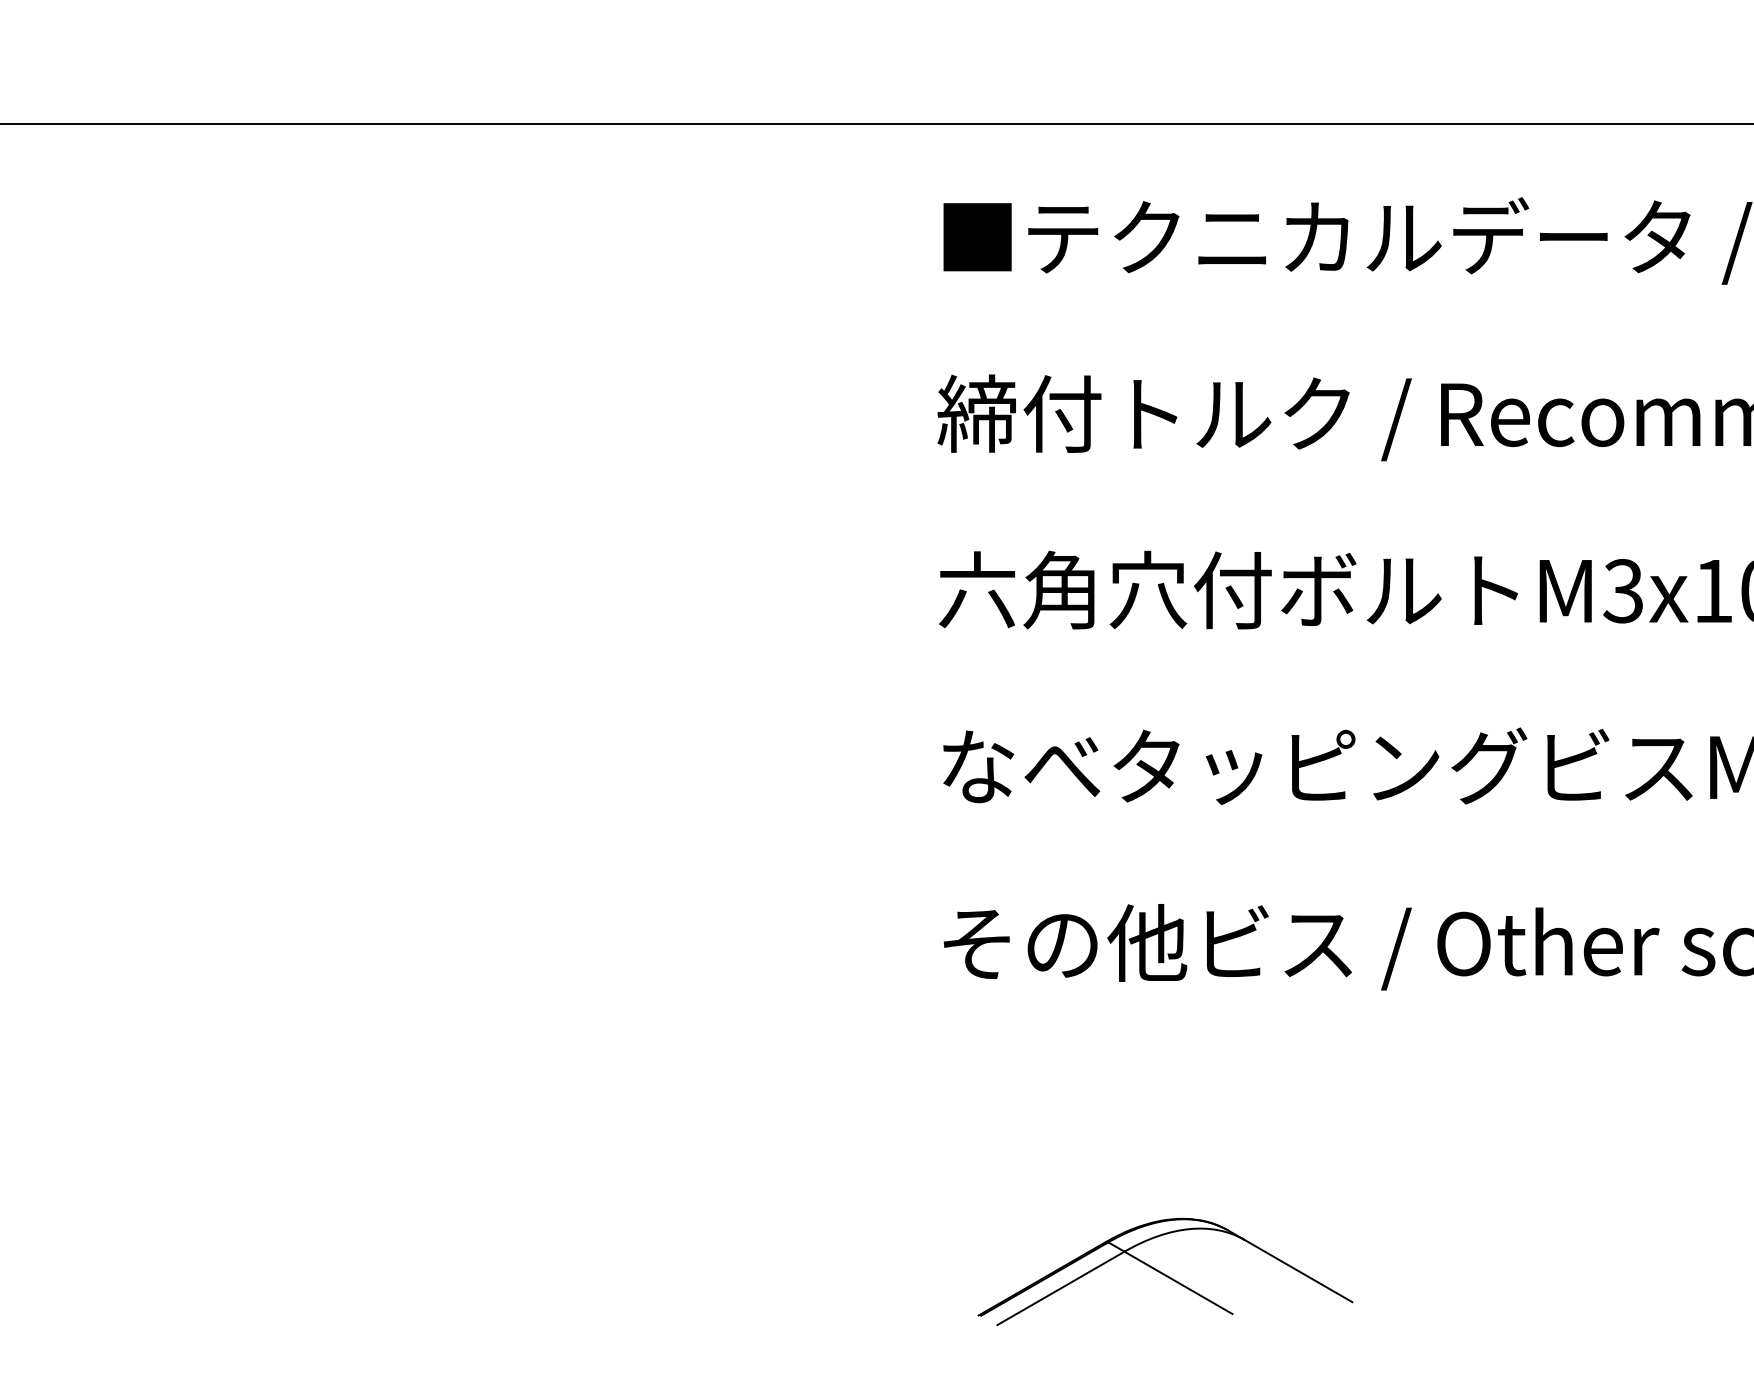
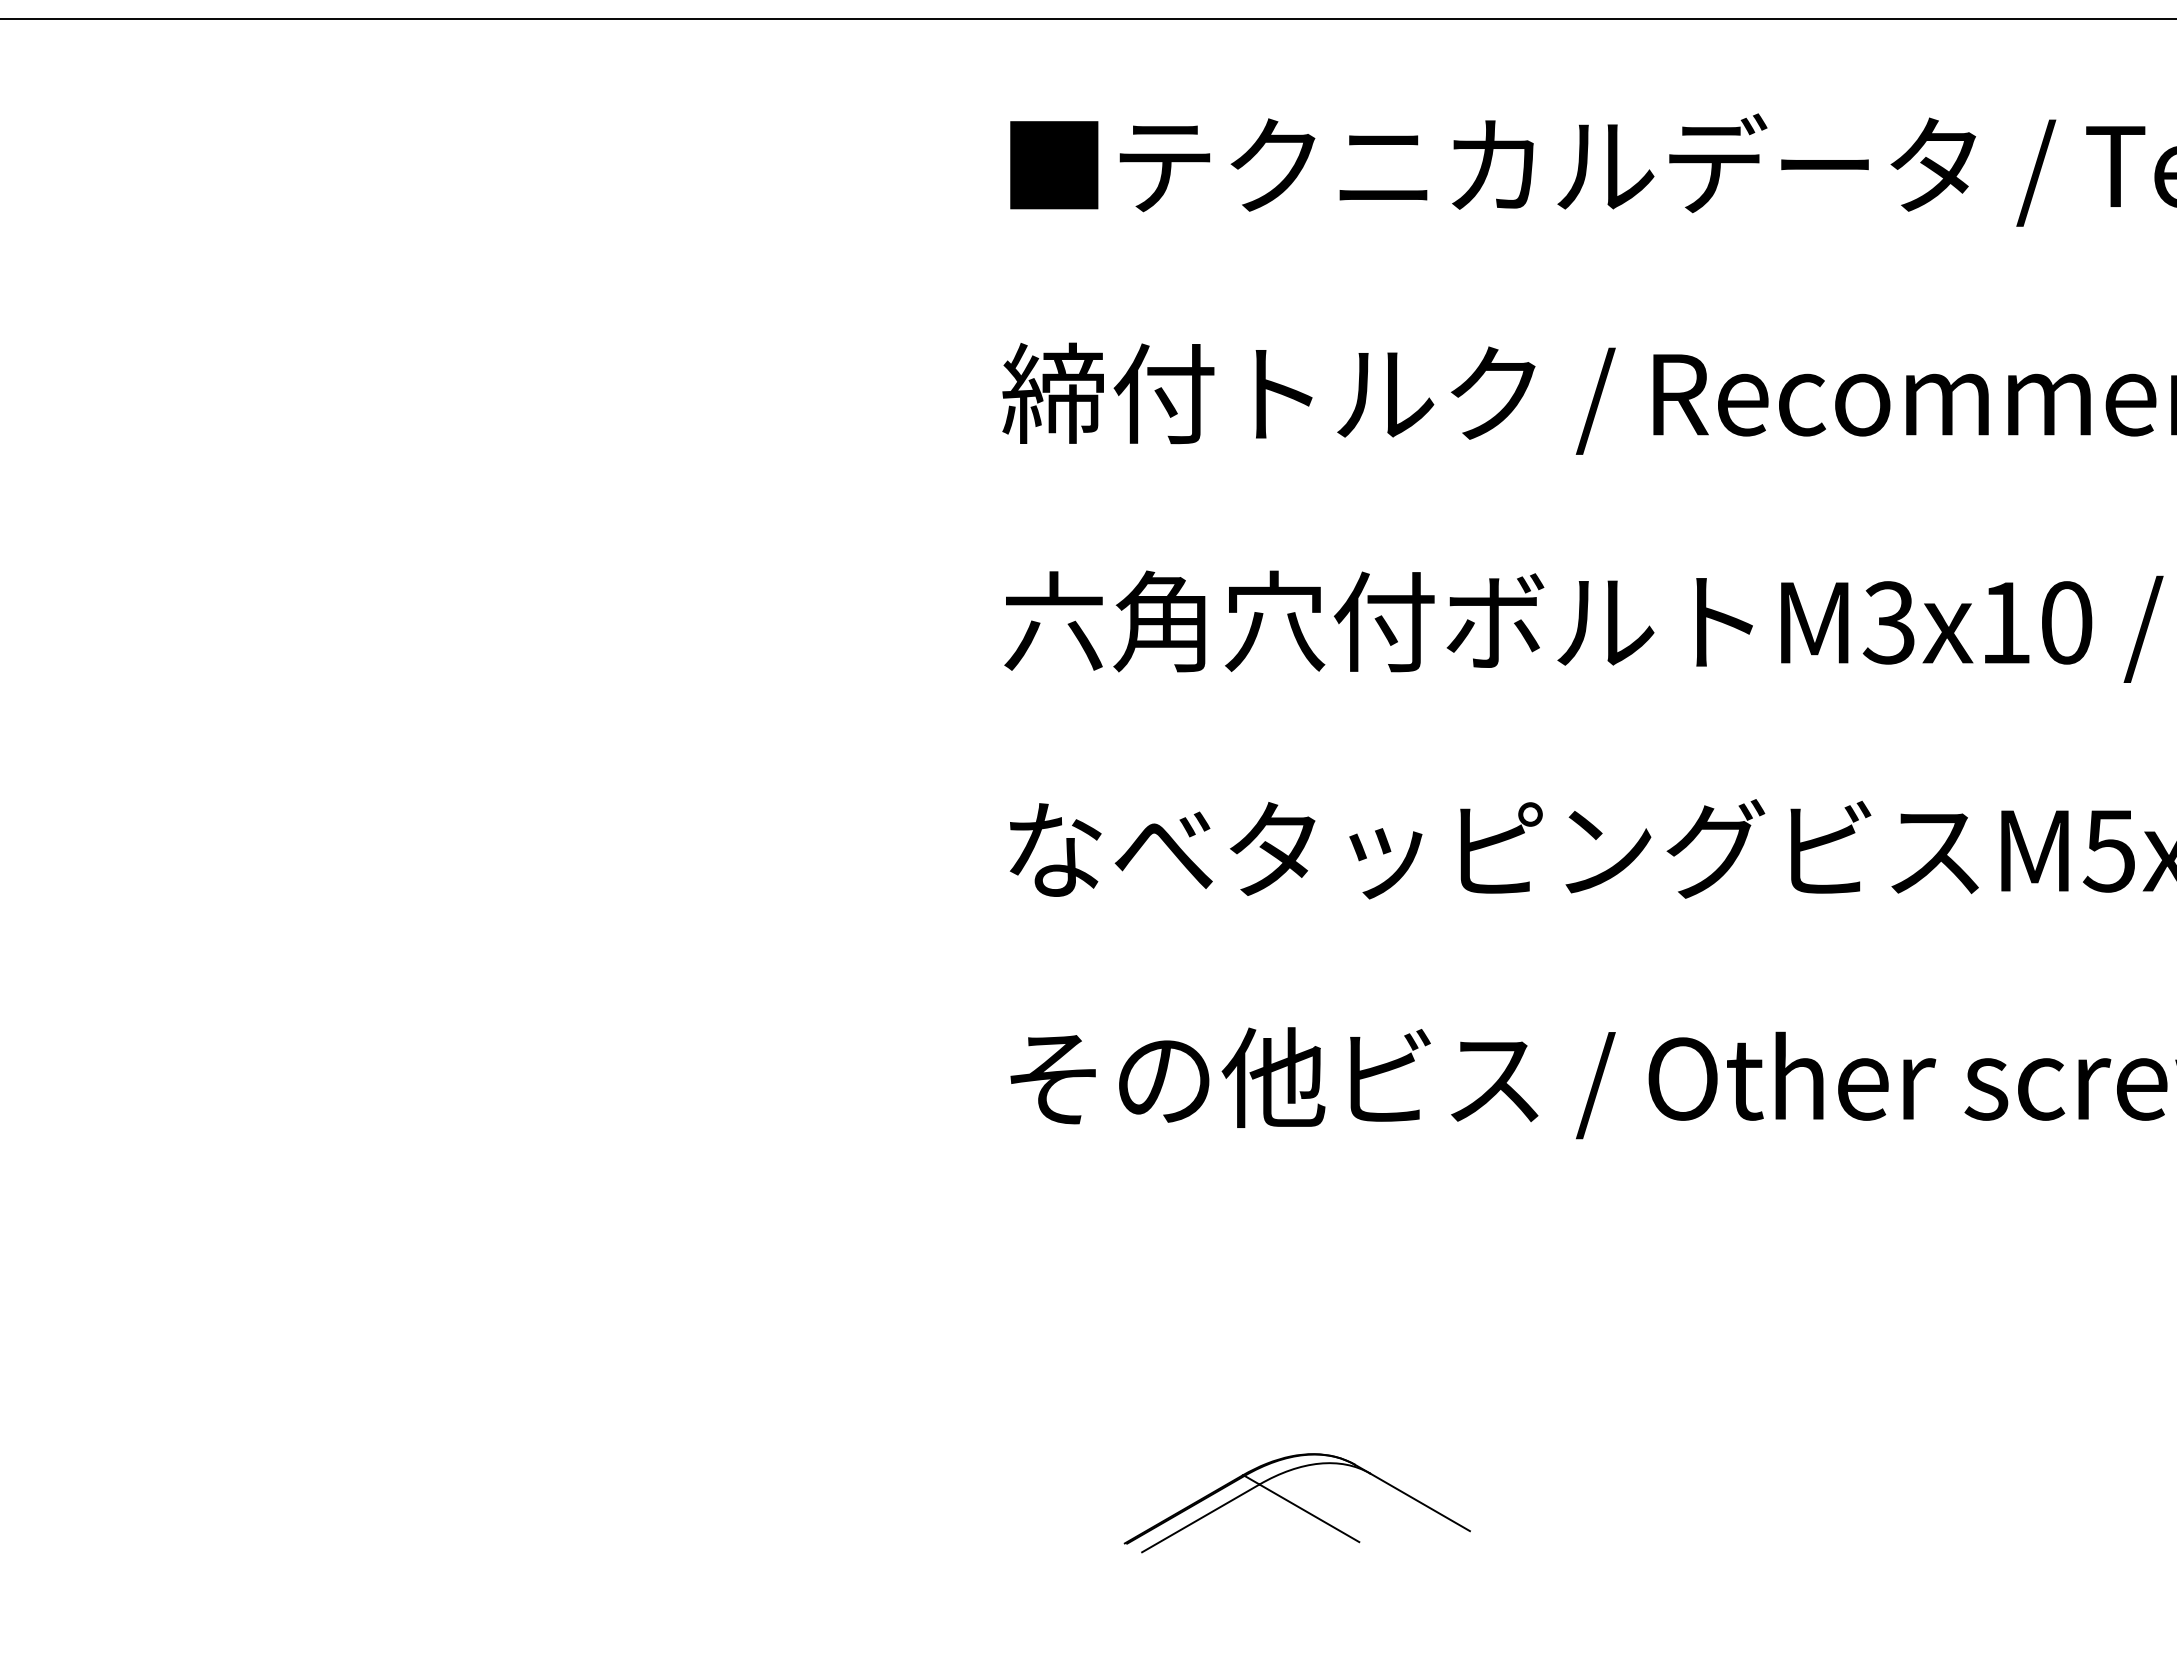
part: (1165, 1272) -> (1297, 1503), size x0.71

